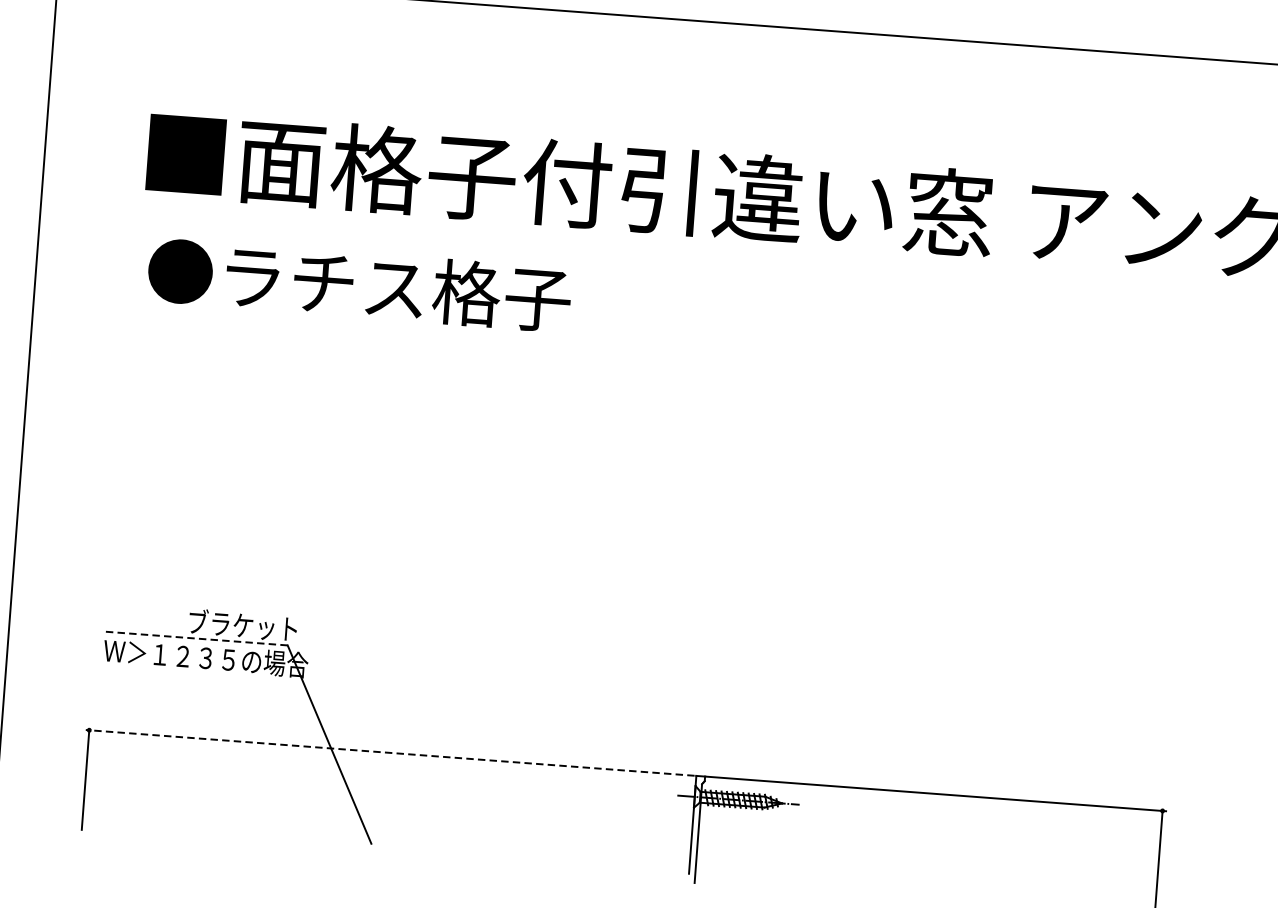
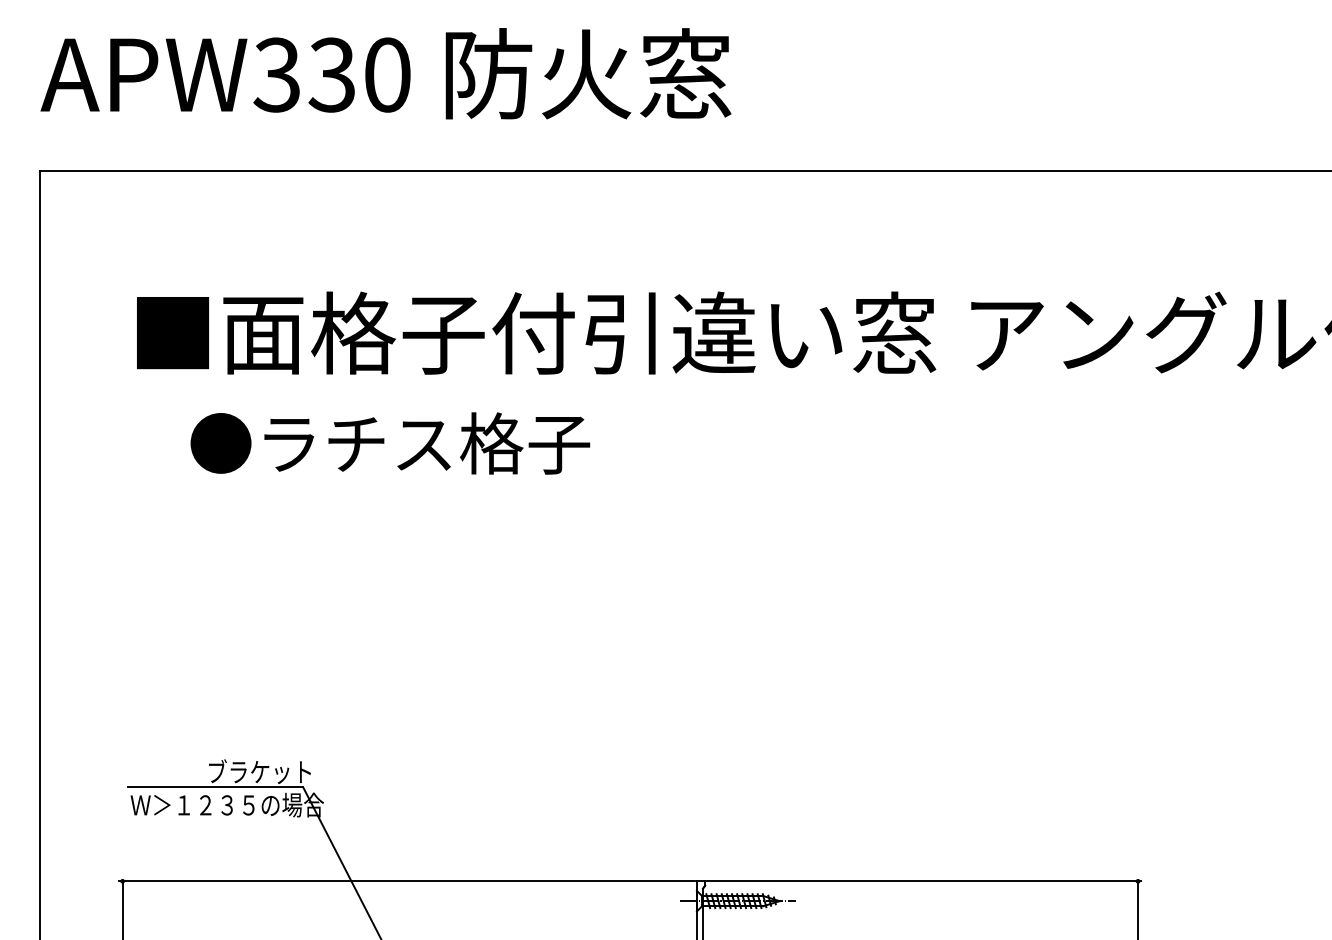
text: (359, 285) -> (390, 443), moved
line: (194, 638) -> (215, 787), dashed -> solid
line: (390, 753) -> (407, 881), dashed -> solid

